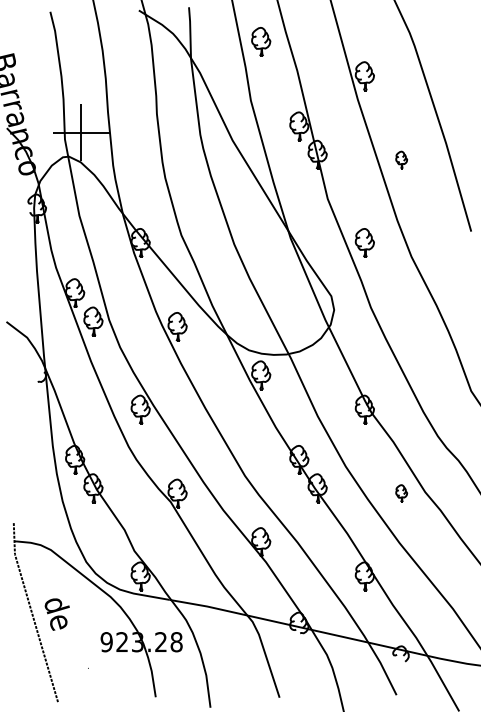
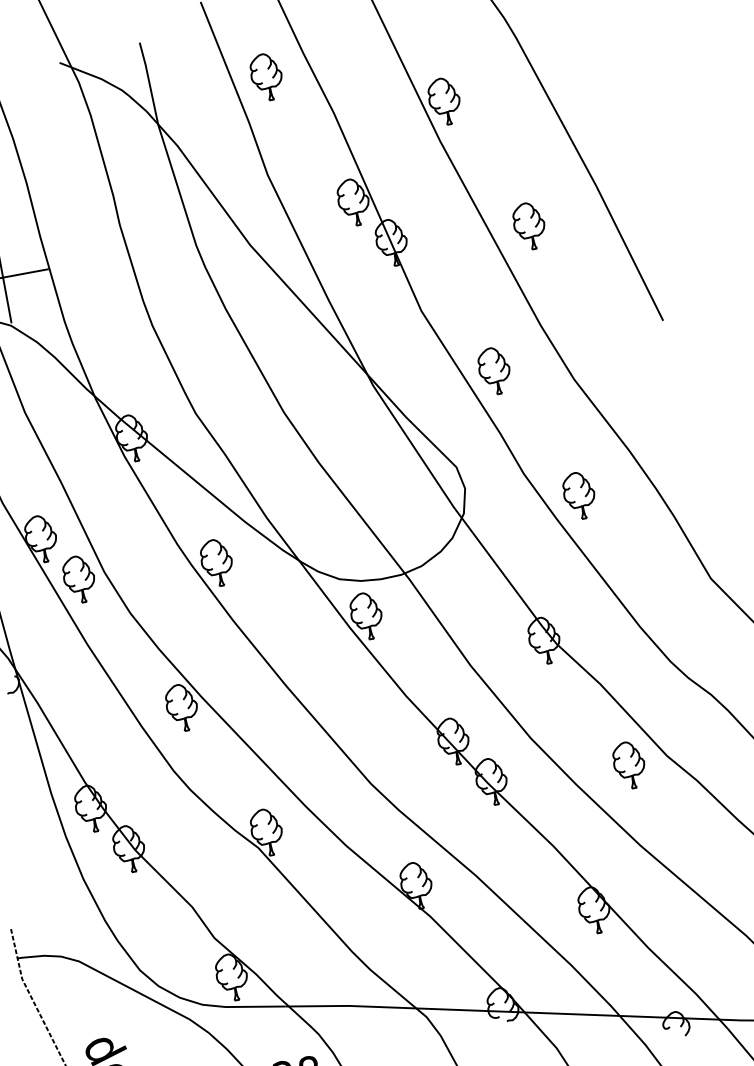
part: (401, 159) -> (528, 225), size x1.67
part: (401, 326) -> (578, 495), added
part: (401, 493) -> (628, 765), size x1.67

